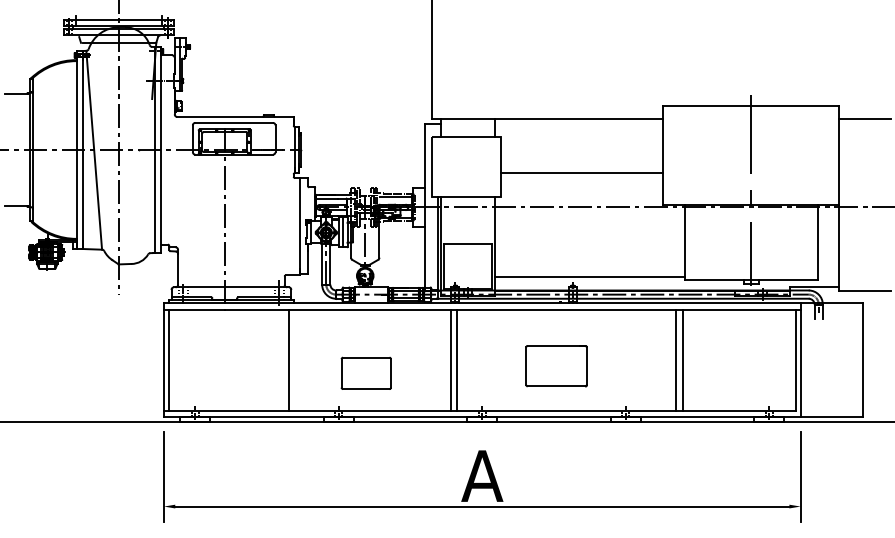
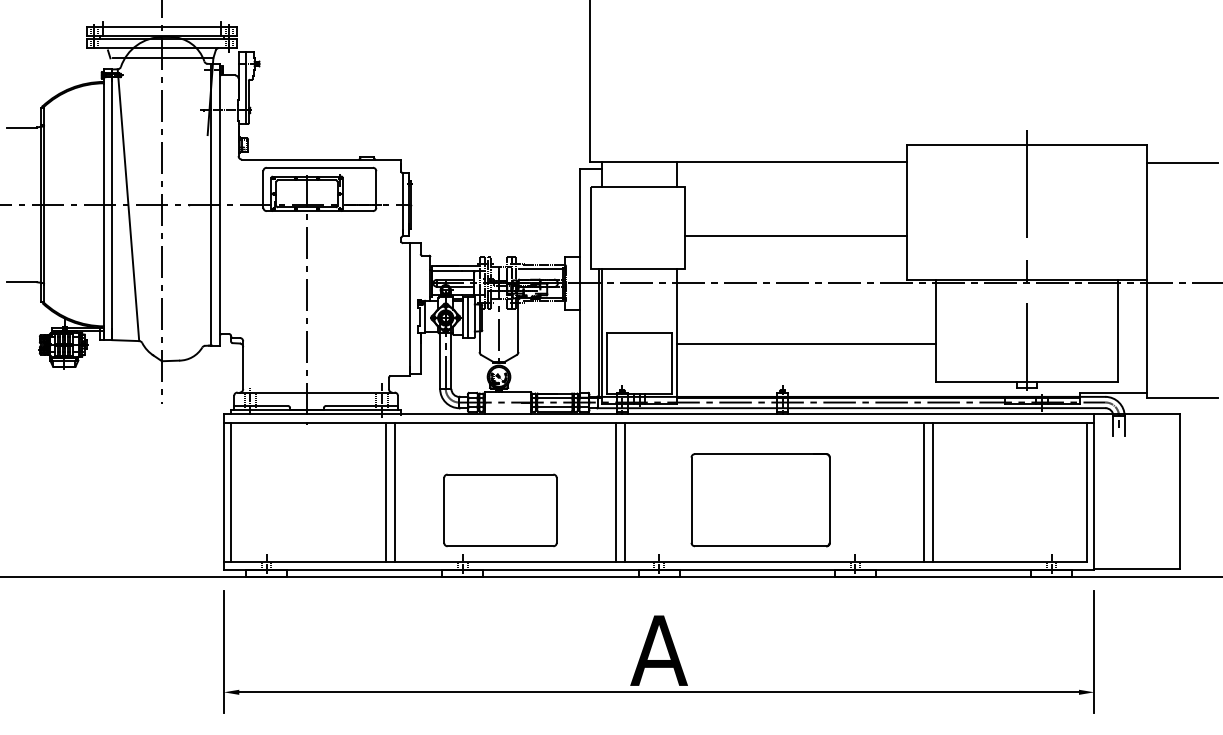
line: (590, 277) -> (806, 343), moved
line: (282, 360) -> (386, 492), added
part: (556, 366) -> (760, 500), size x1.67
part: (366, 372) -> (500, 509), size x1.67

